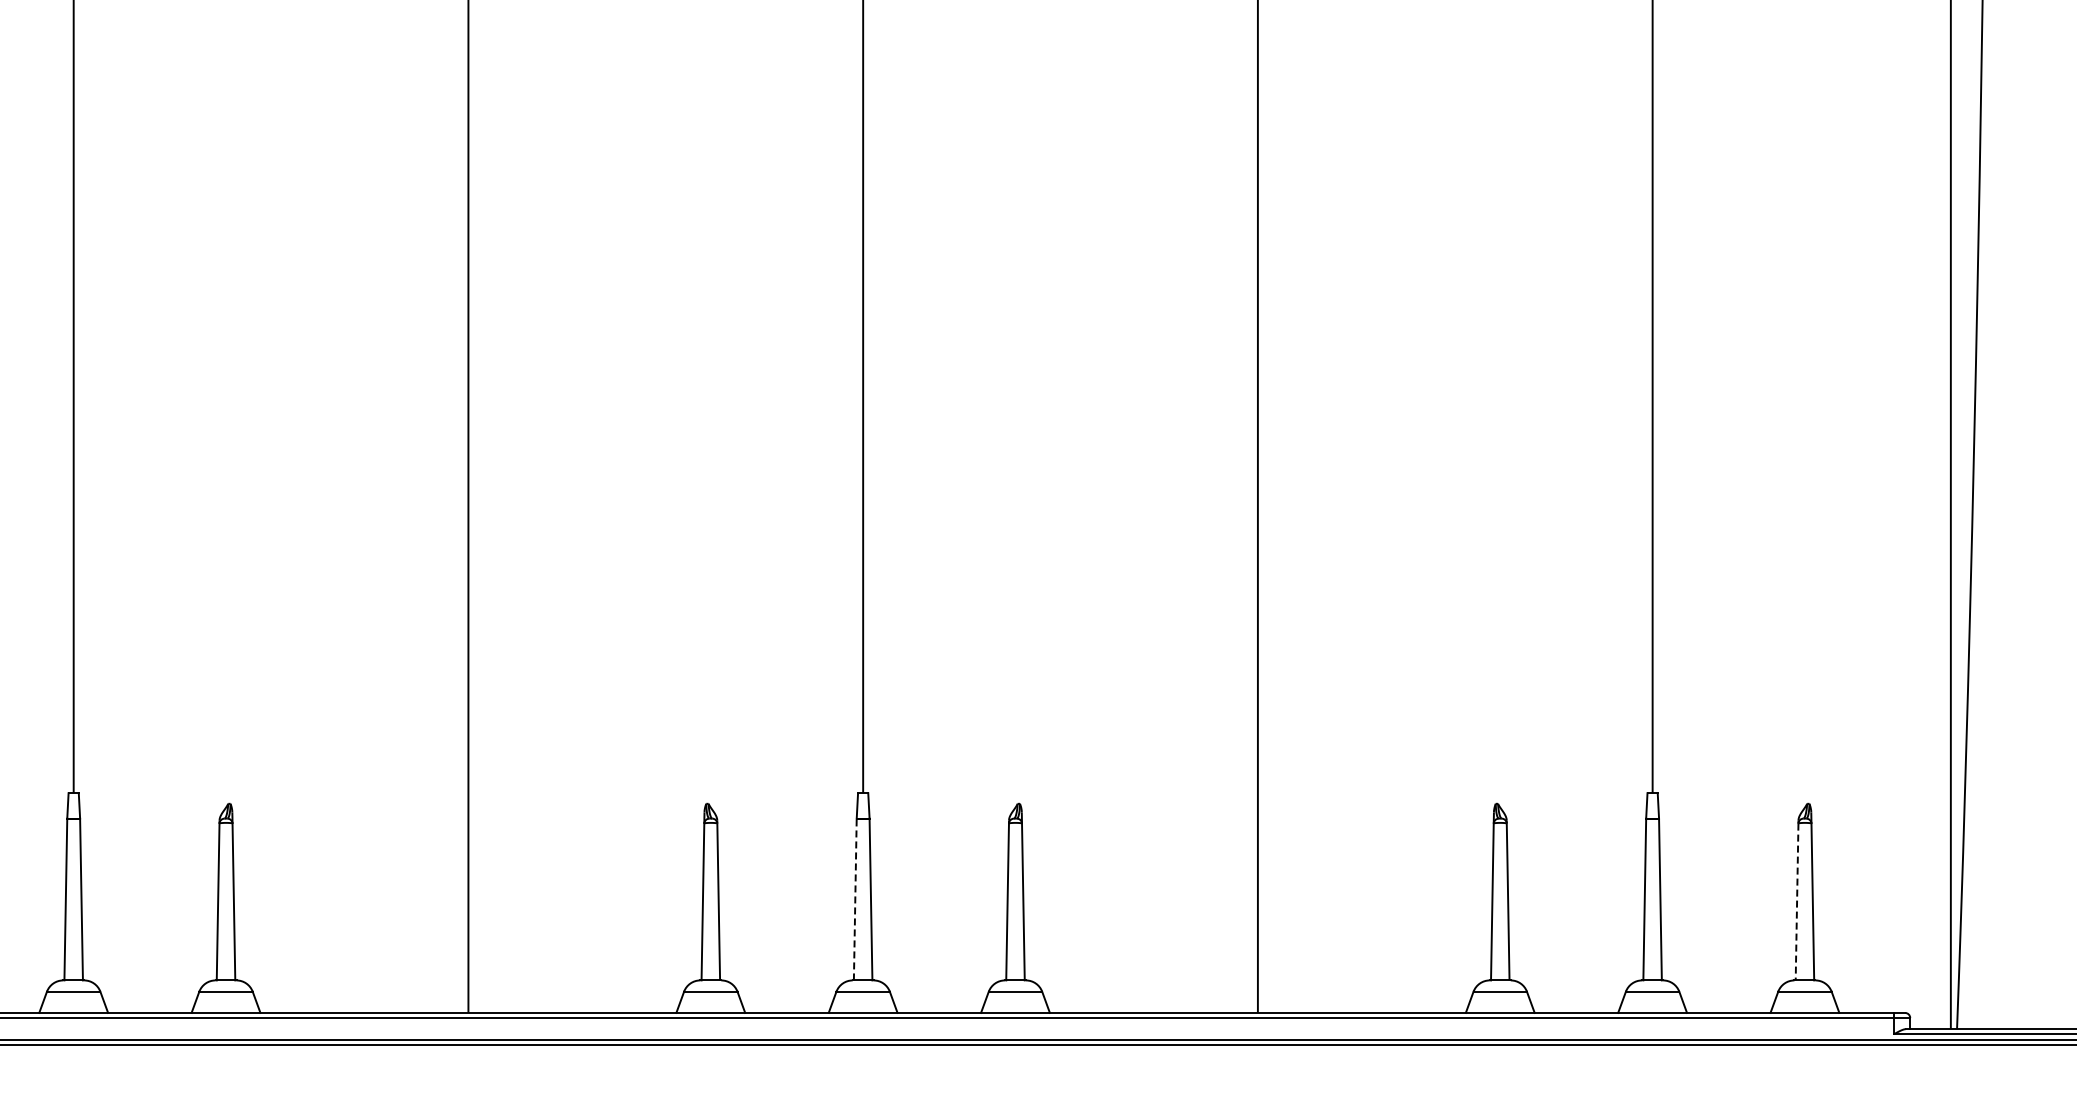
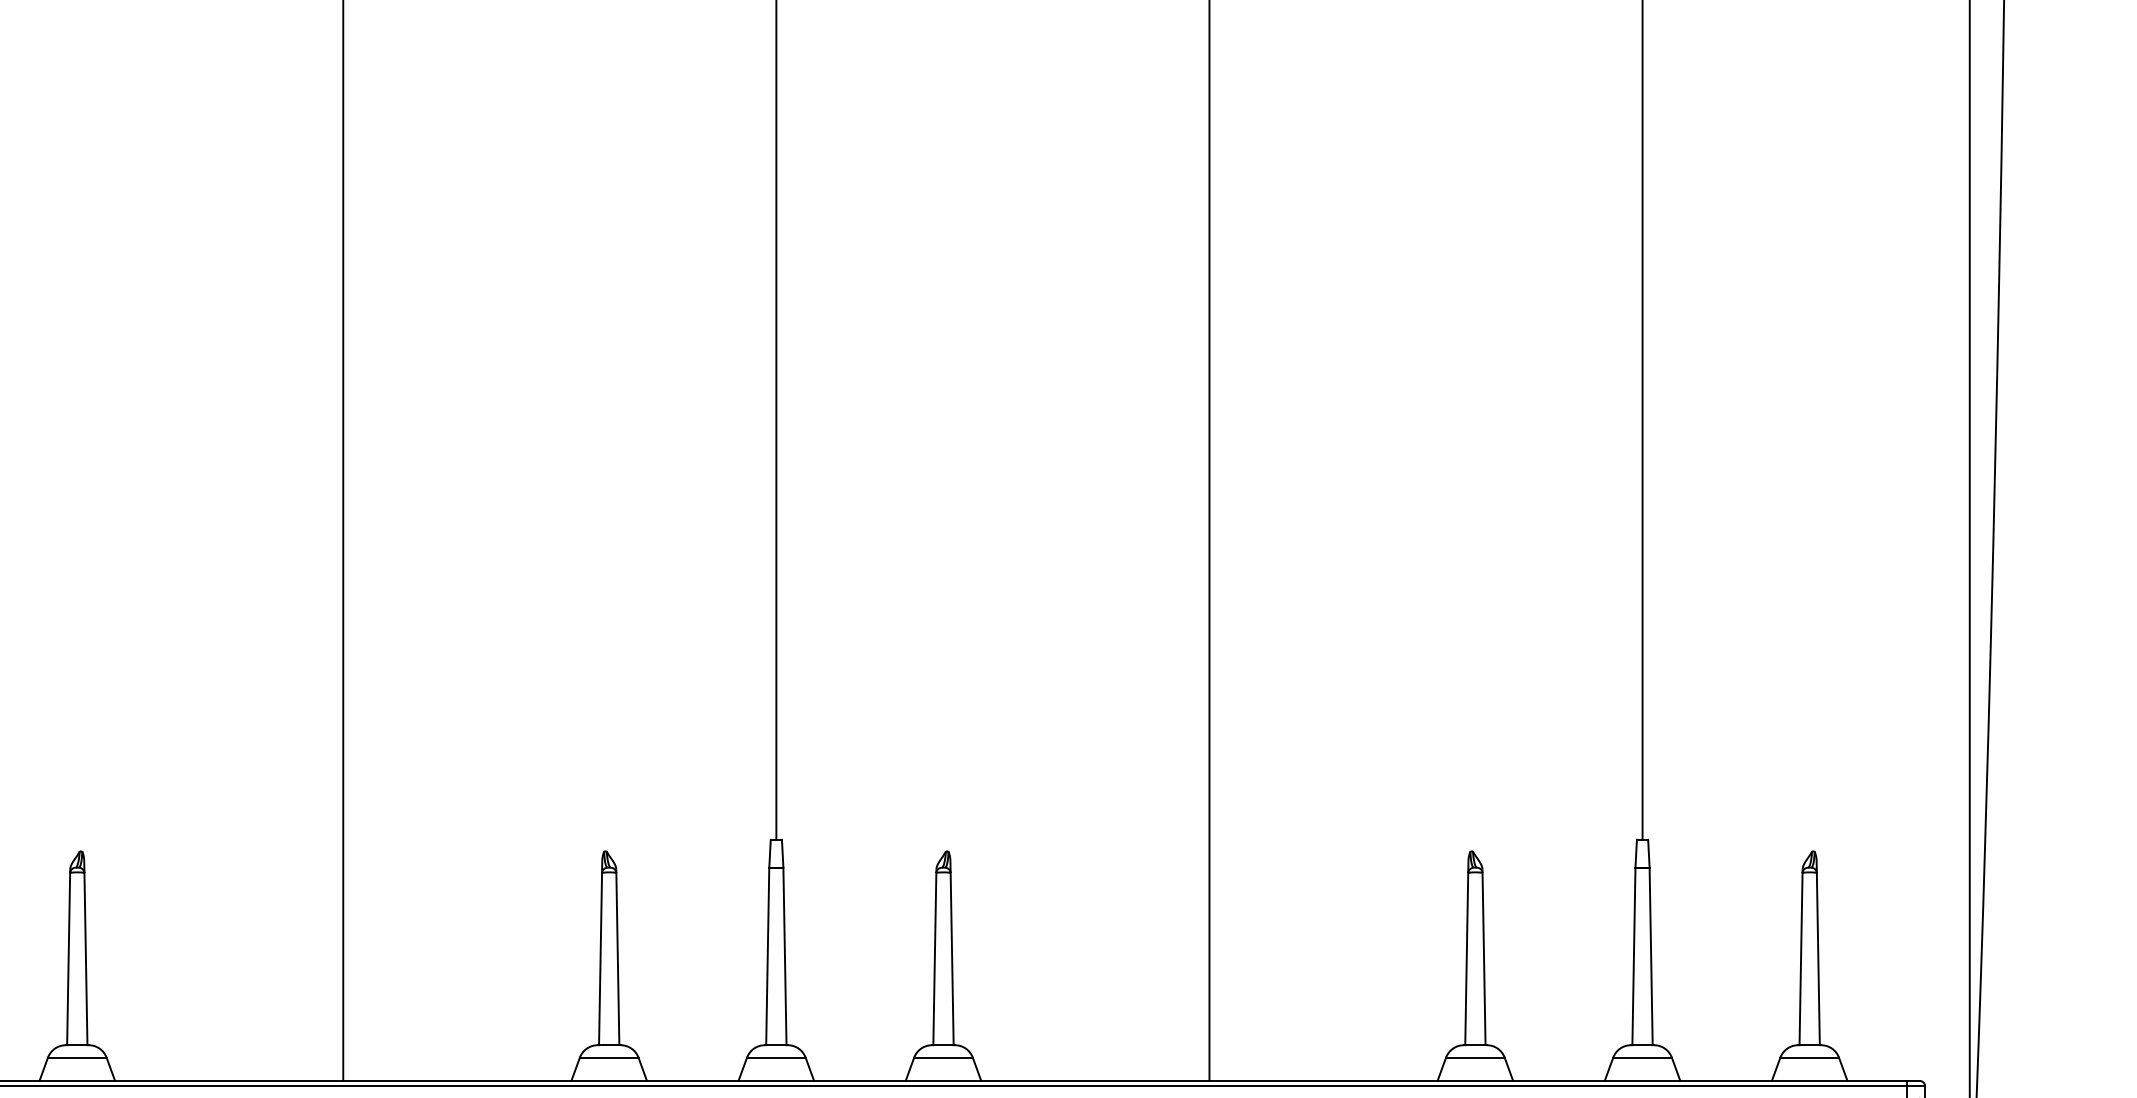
line: (855, 899) -> (767, 956), dashed -> solid
line: (1797, 902) -> (1801, 959), dashed -> solid

